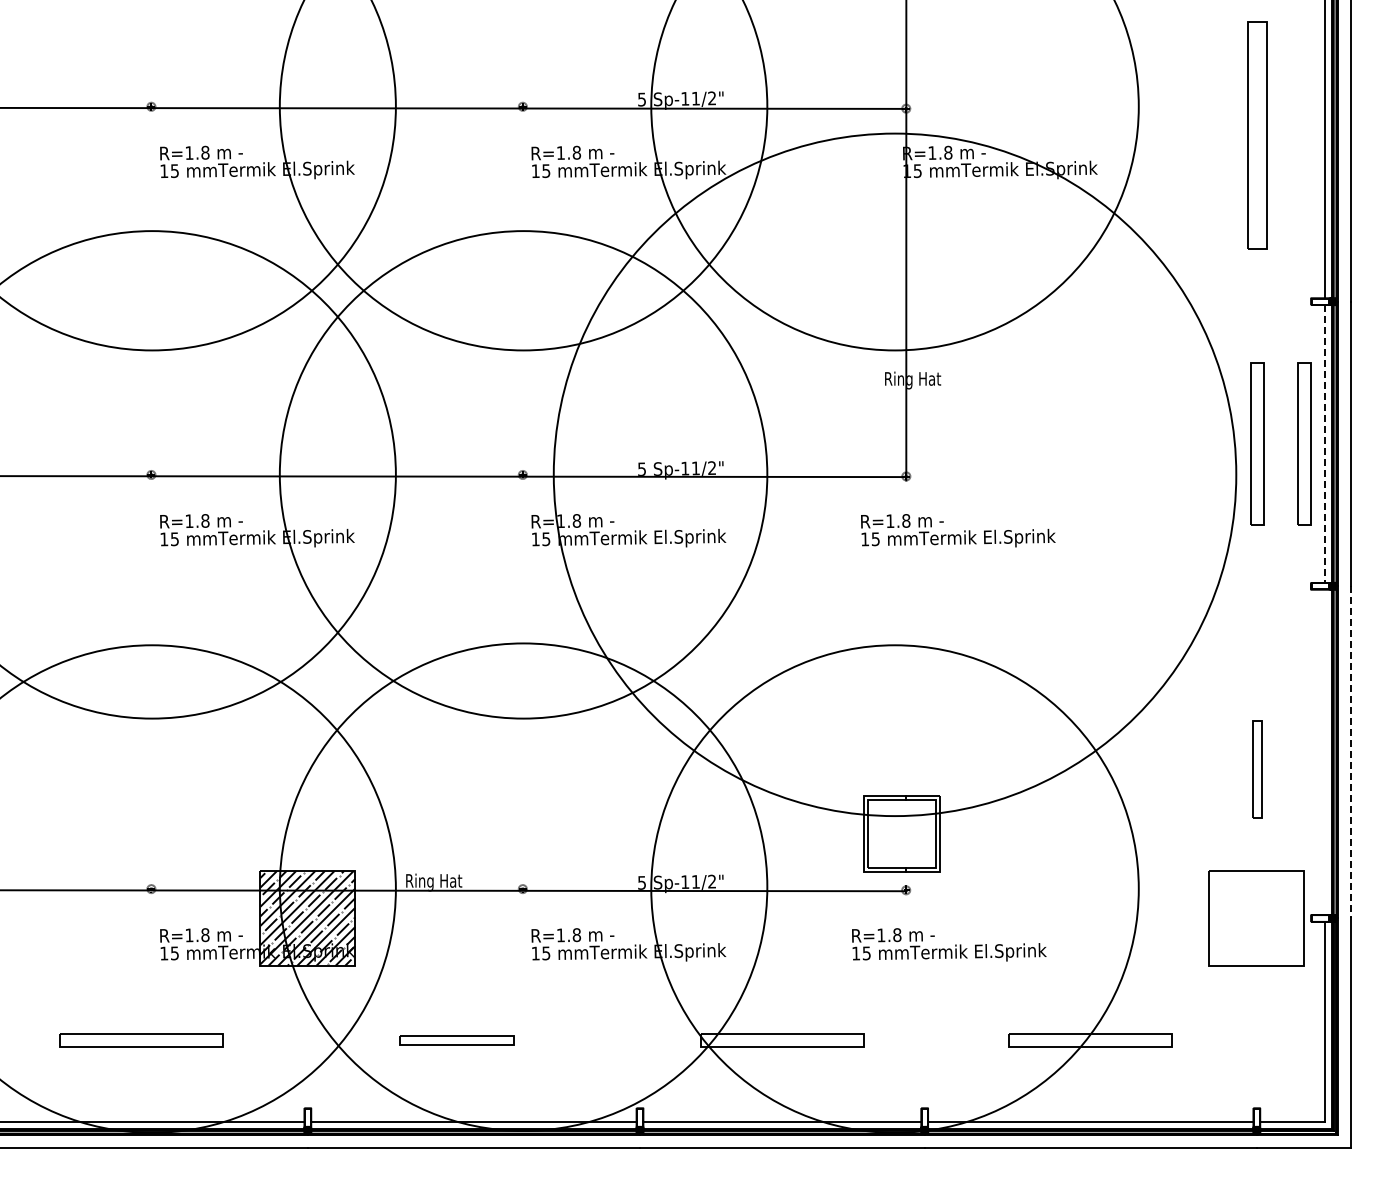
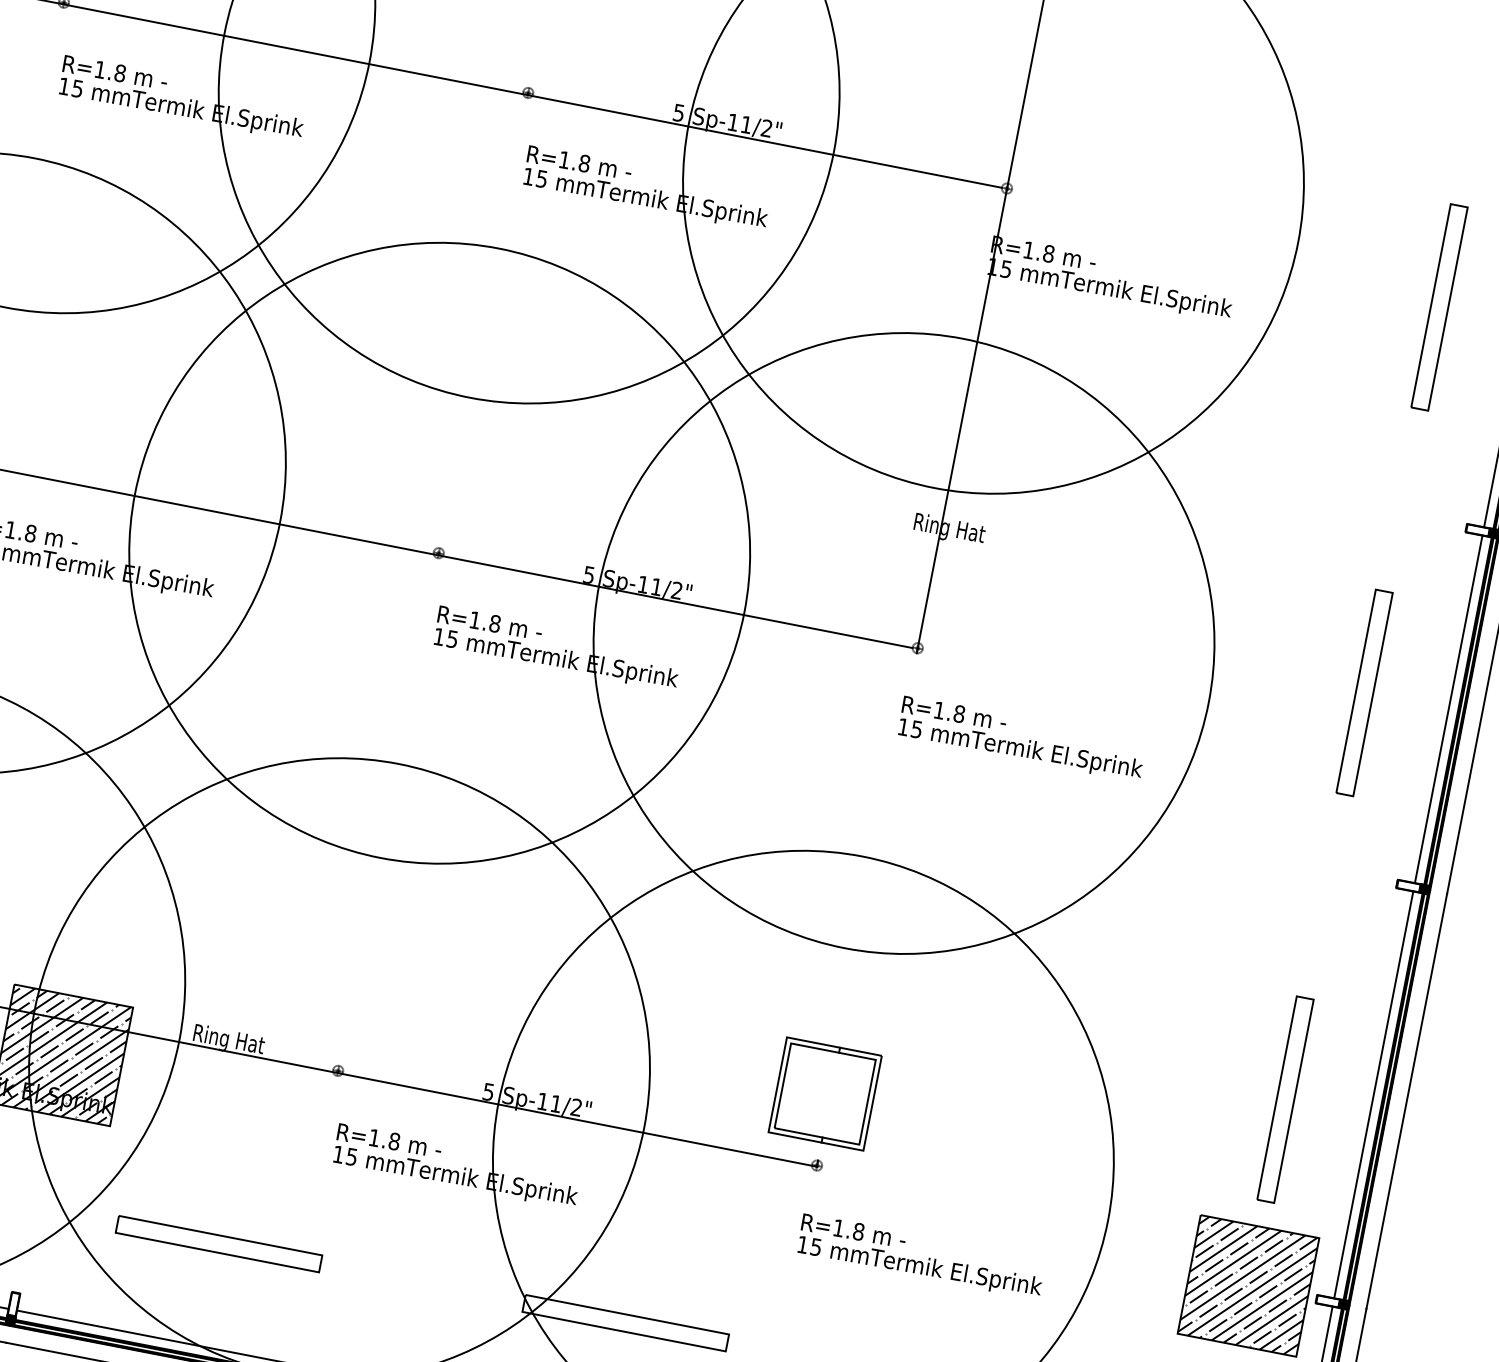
part: (1257, 135) -> (1439, 307), size x0.71
part: (1304, 443) -> (1423, 703), removed
line: (1324, 444) -> (1448, 709), dashed -> solid
circle: (894, 474) -> (903, 642), size x0.71
text: (958, 530) -> (1022, 738), moved
line: (1324, 752) -> (1373, 1094), added
line: (1351, 752) -> (1407, 1101), dashed -> solid
part: (1257, 769) -> (1285, 1099), size x1.67
hatch: (1256, 918) -> (1248, 1285), added
text: (949, 944) -> (921, 1256), moved
part: (456, 1040) -> (218, 1244), size x1.43

